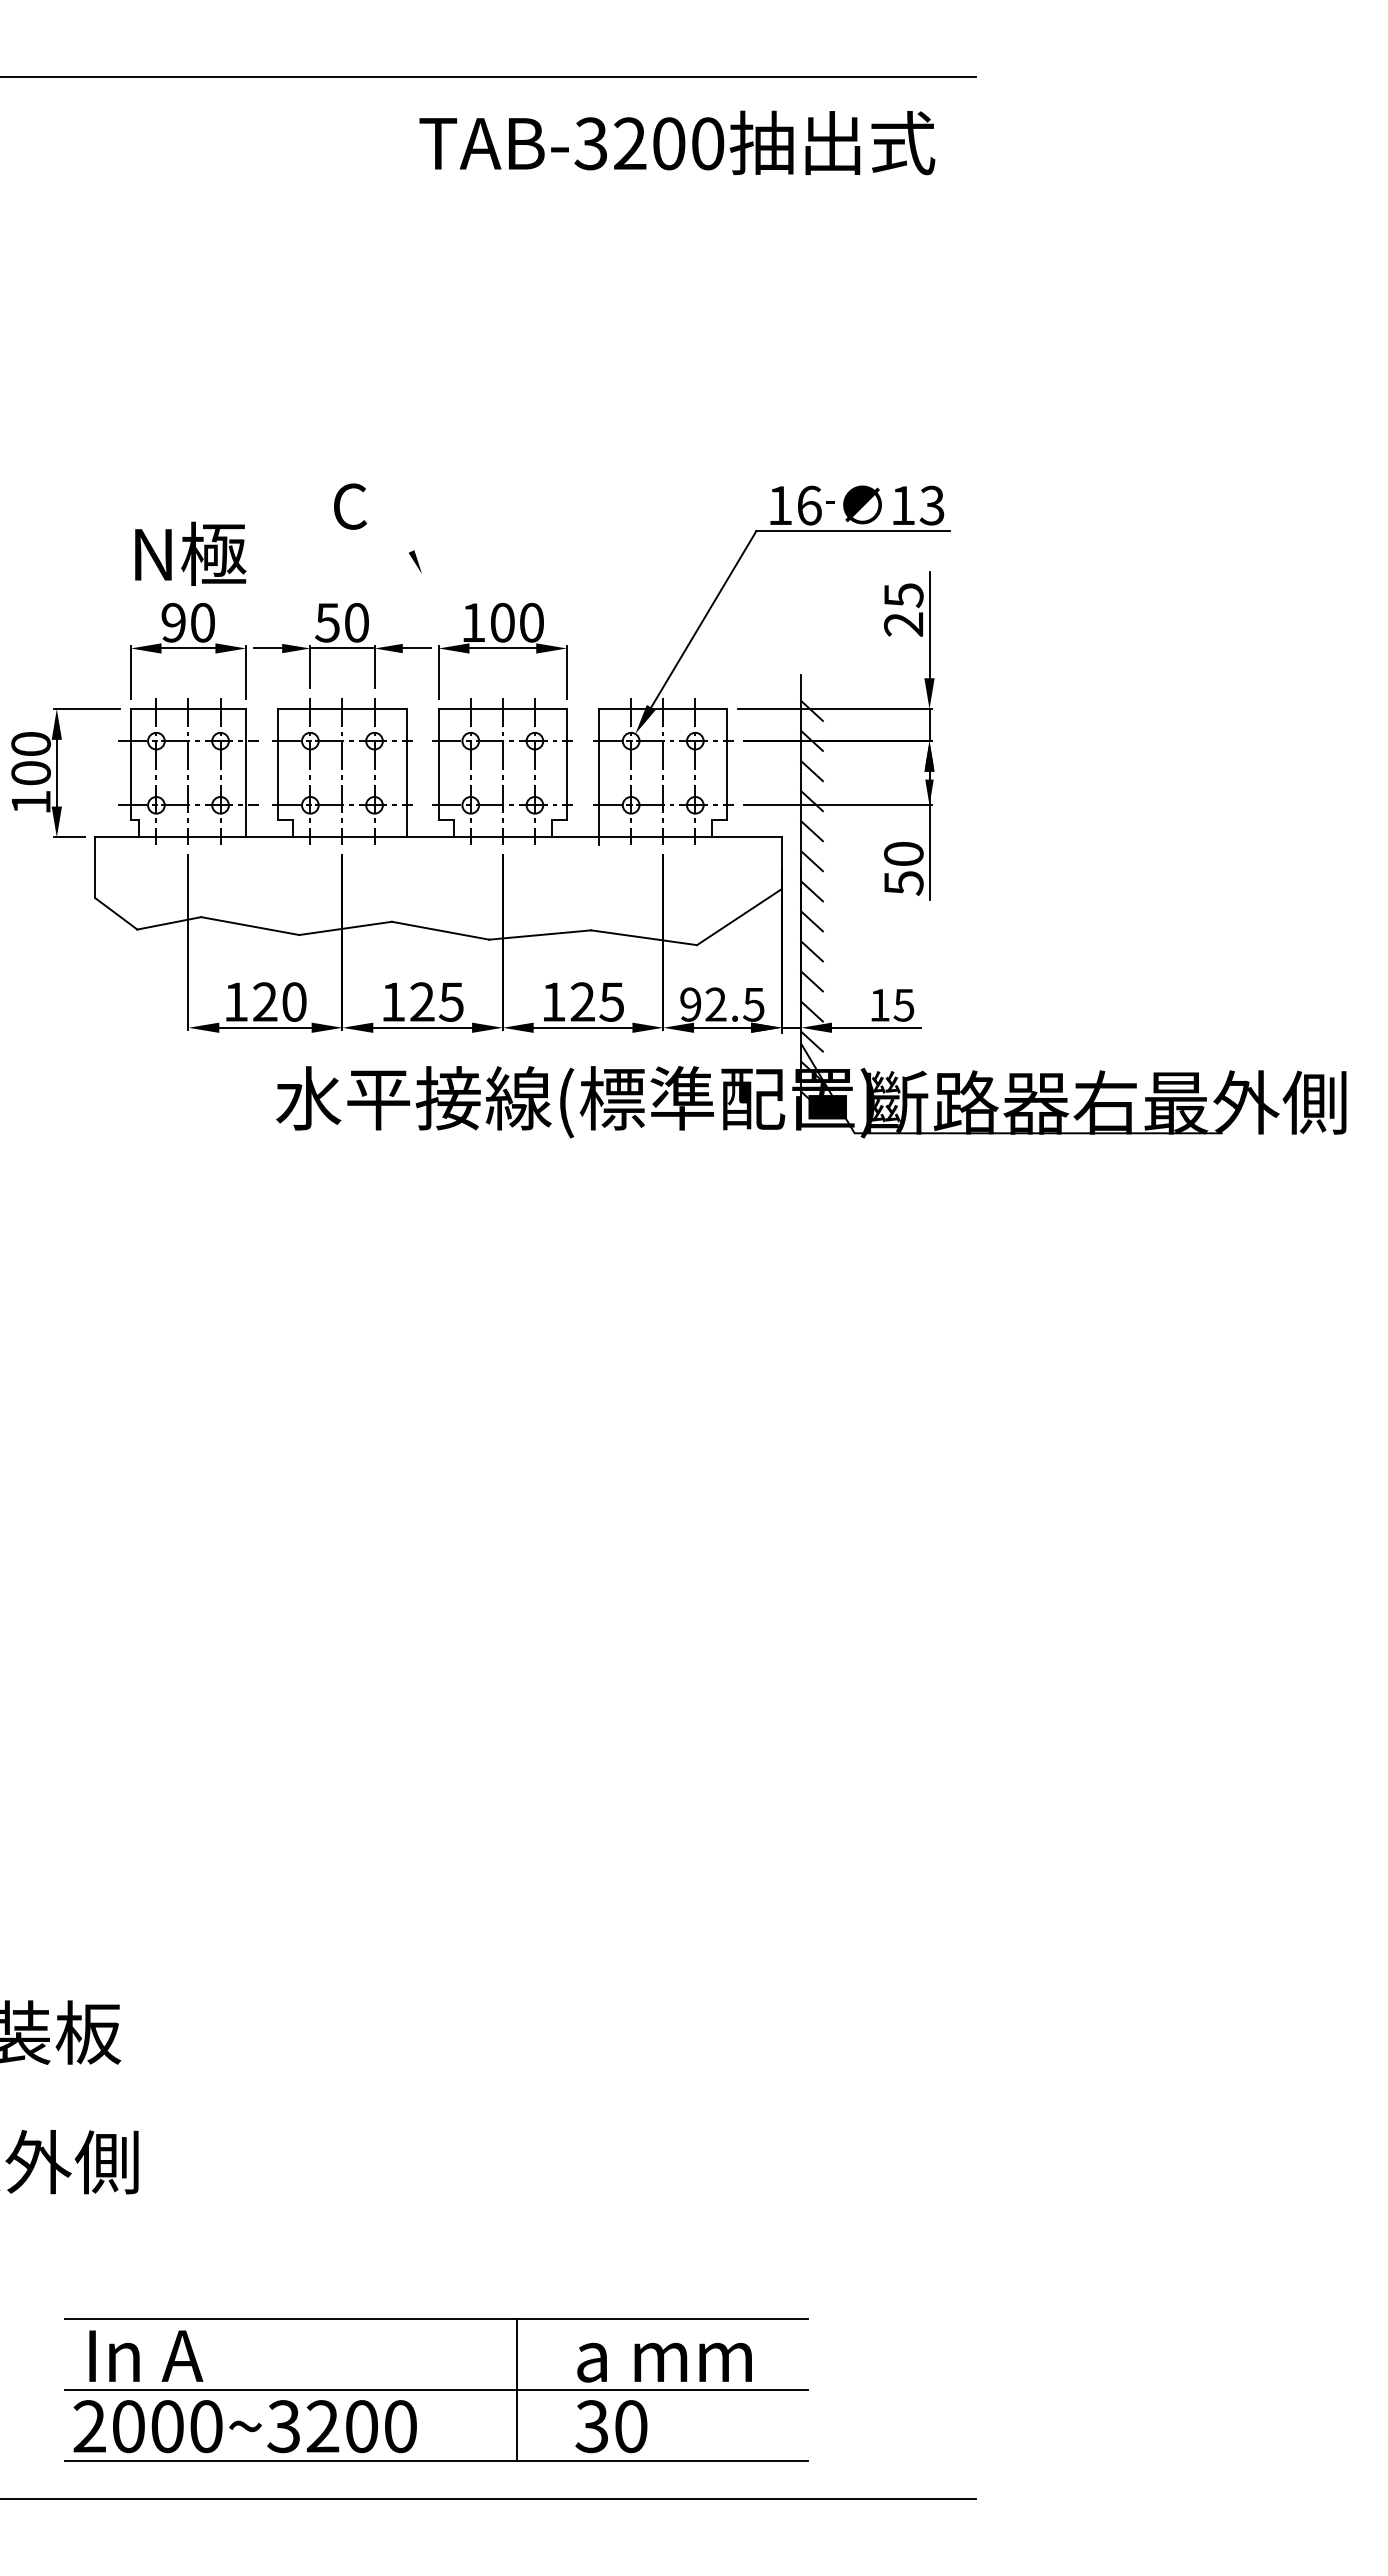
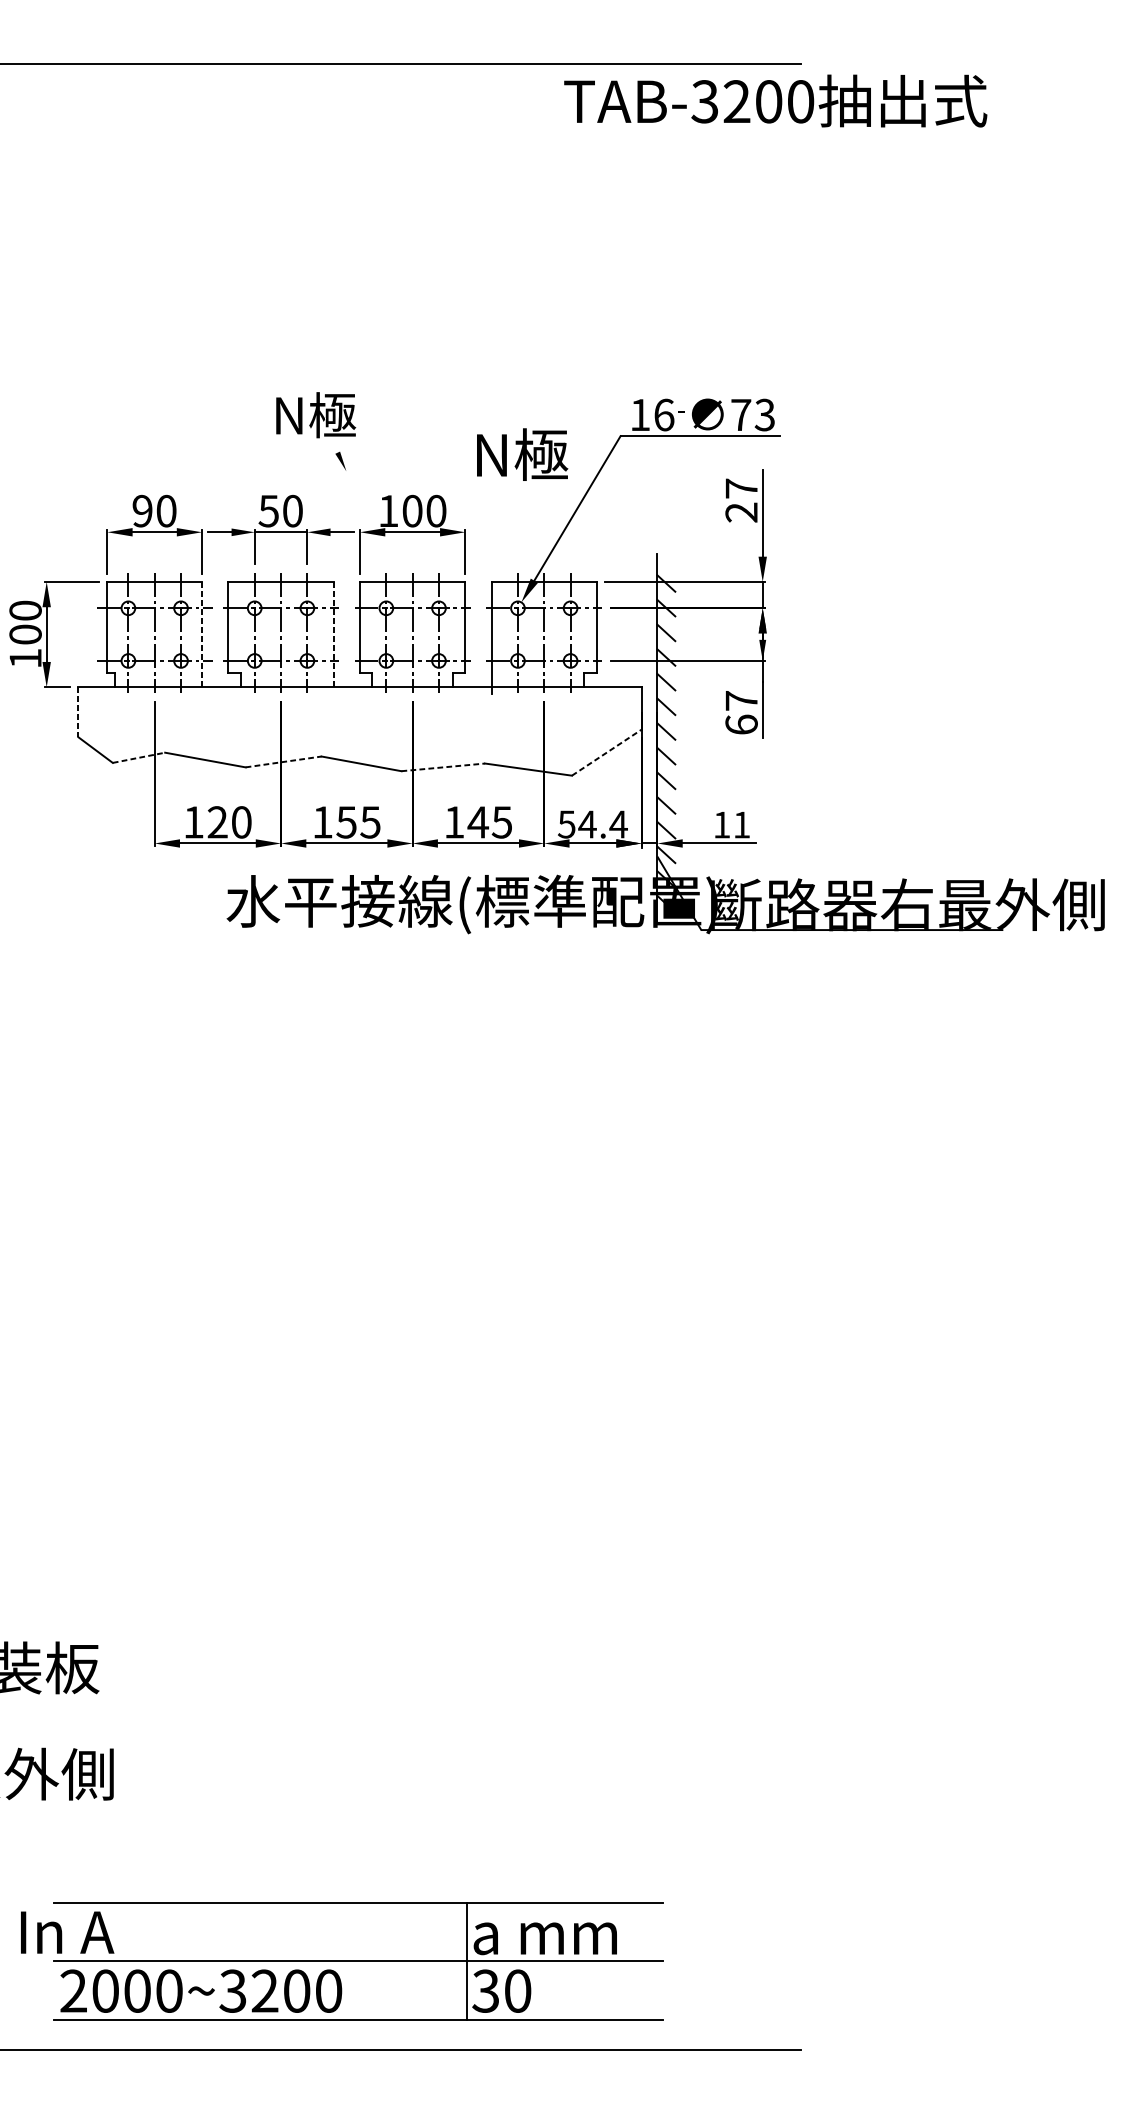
text: (677, 142) -> (775, 100), moved
text: (383, 505) -> (314, 414), C -> N極
text: (903, 505) -> (741, 414), 13 -> 73
text: (190, 553) -> (522, 454), moved
text: (903, 595) -> (741, 488), 25 -> 27
line: (246, 773) -> (202, 634), solid -> dashed
line: (406, 773) -> (333, 634), solid -> dashed
line: (95, 868) -> (78, 712), solid -> dashed
text: (903, 868) -> (741, 712), 50 -> 67
line: (739, 917) -> (606, 753), solid -> dashed
line: (169, 923) -> (139, 757), solid -> dashed
line: (345, 928) -> (283, 762), solid -> dashed
line: (540, 934) -> (443, 766), solid -> dashed
text: (421, 1001) -> (345, 821), 125 -> 155
text: (582, 1001) -> (478, 821), 125 -> 145
text: (722, 1004) -> (592, 824), 92.5 -> 54.4
text: (903, 1005) -> (741, 825), 15 -> 11
text: (146, 2355) -> (67, 1932), moved
line: (516, 2389) -> (466, 1960), moved

